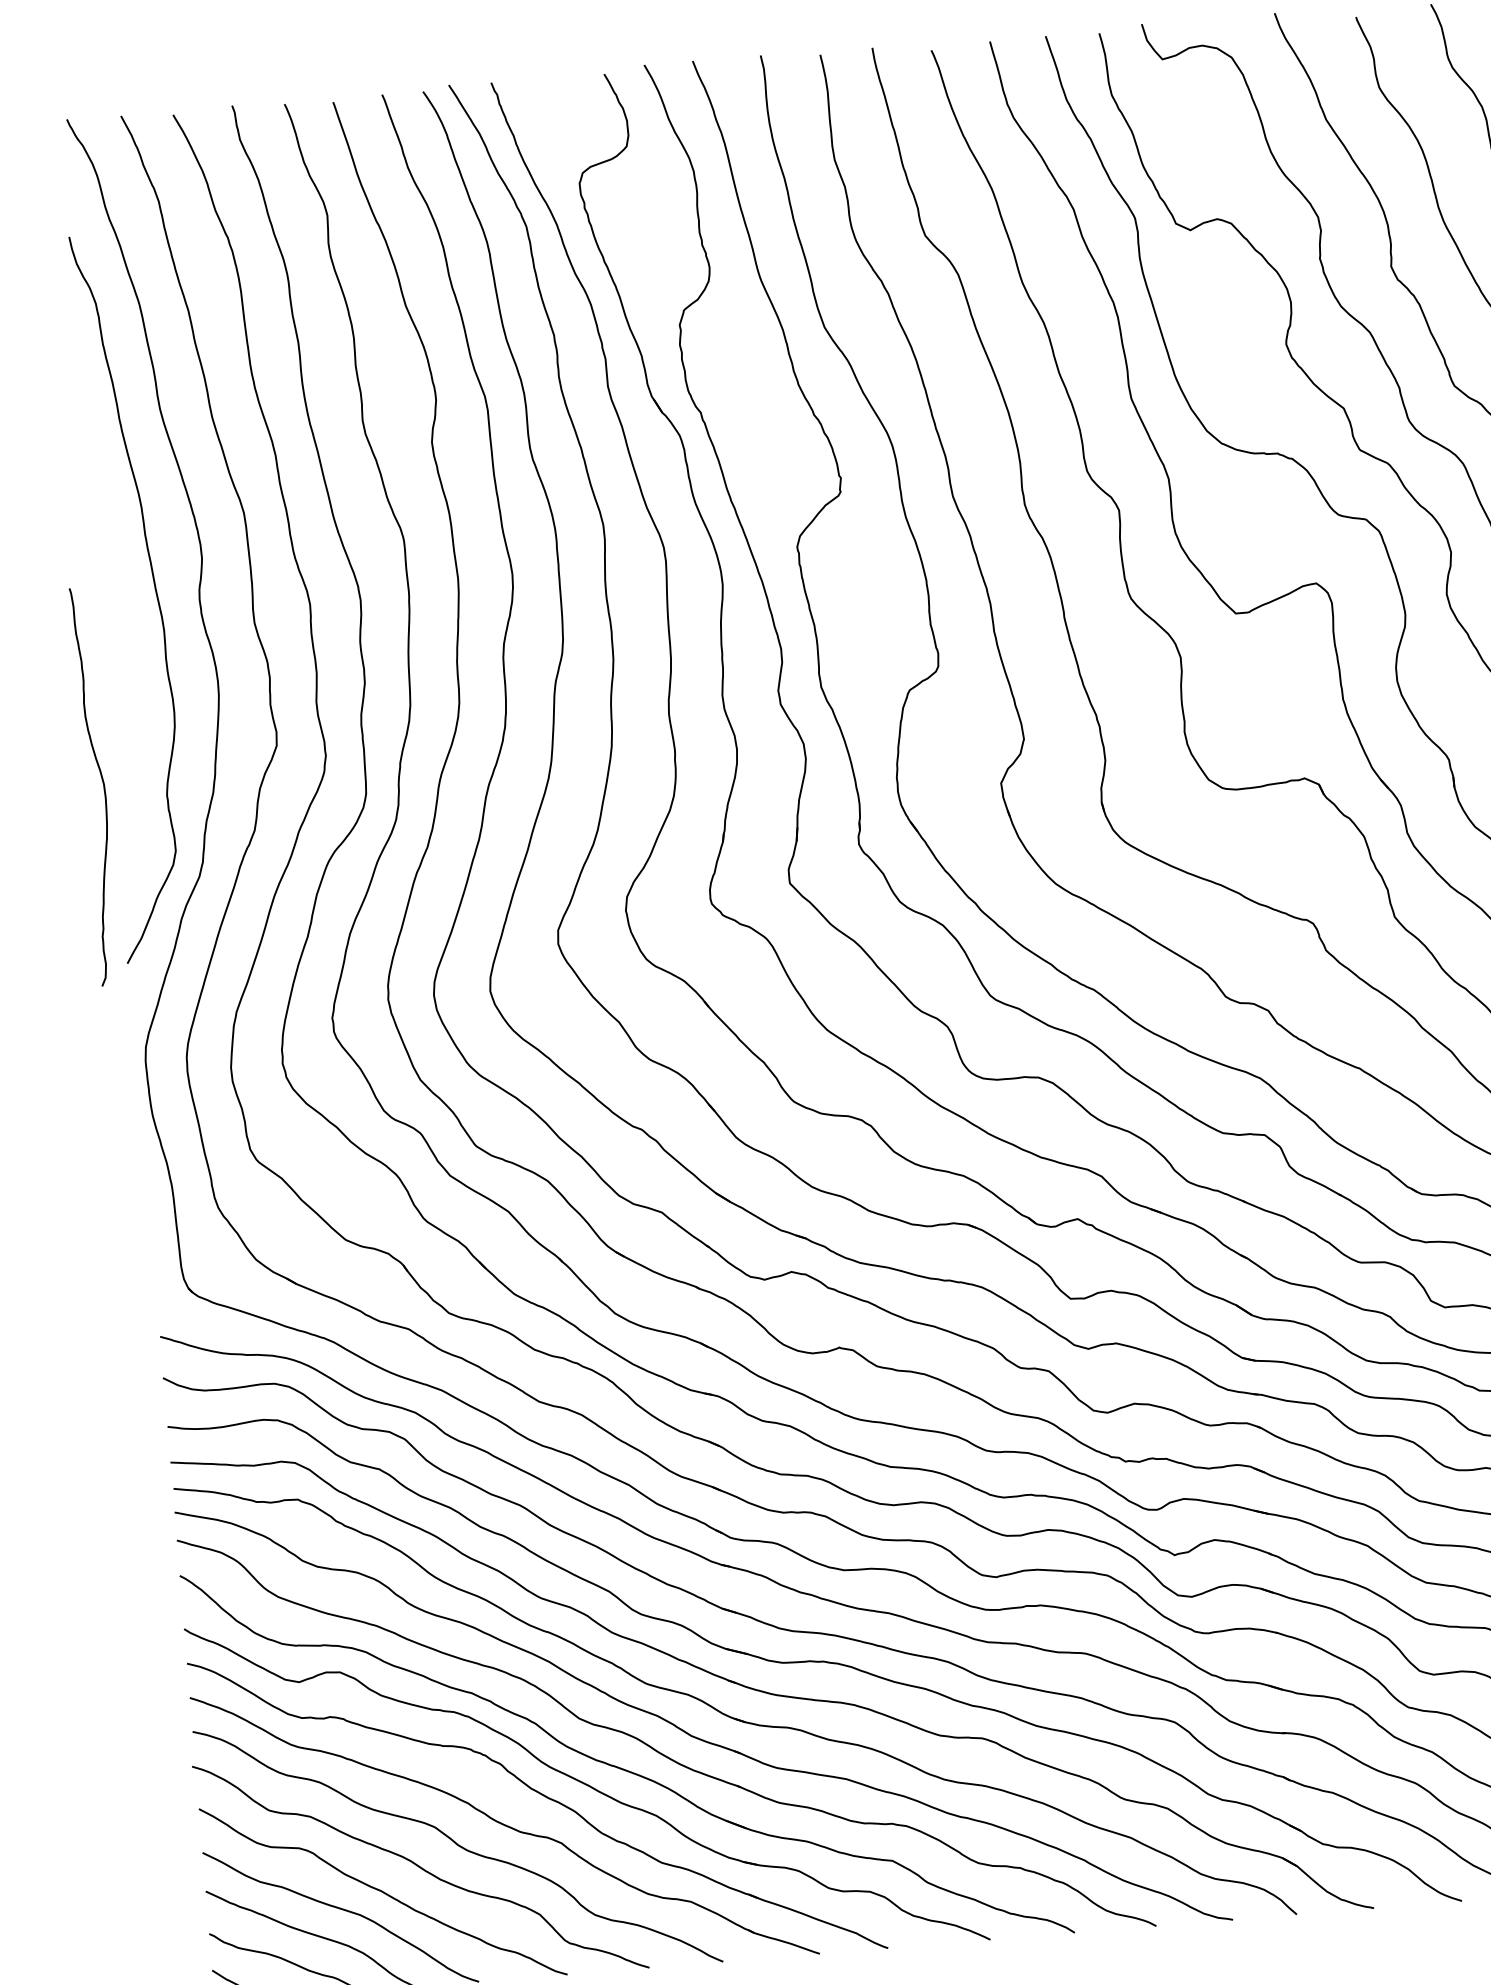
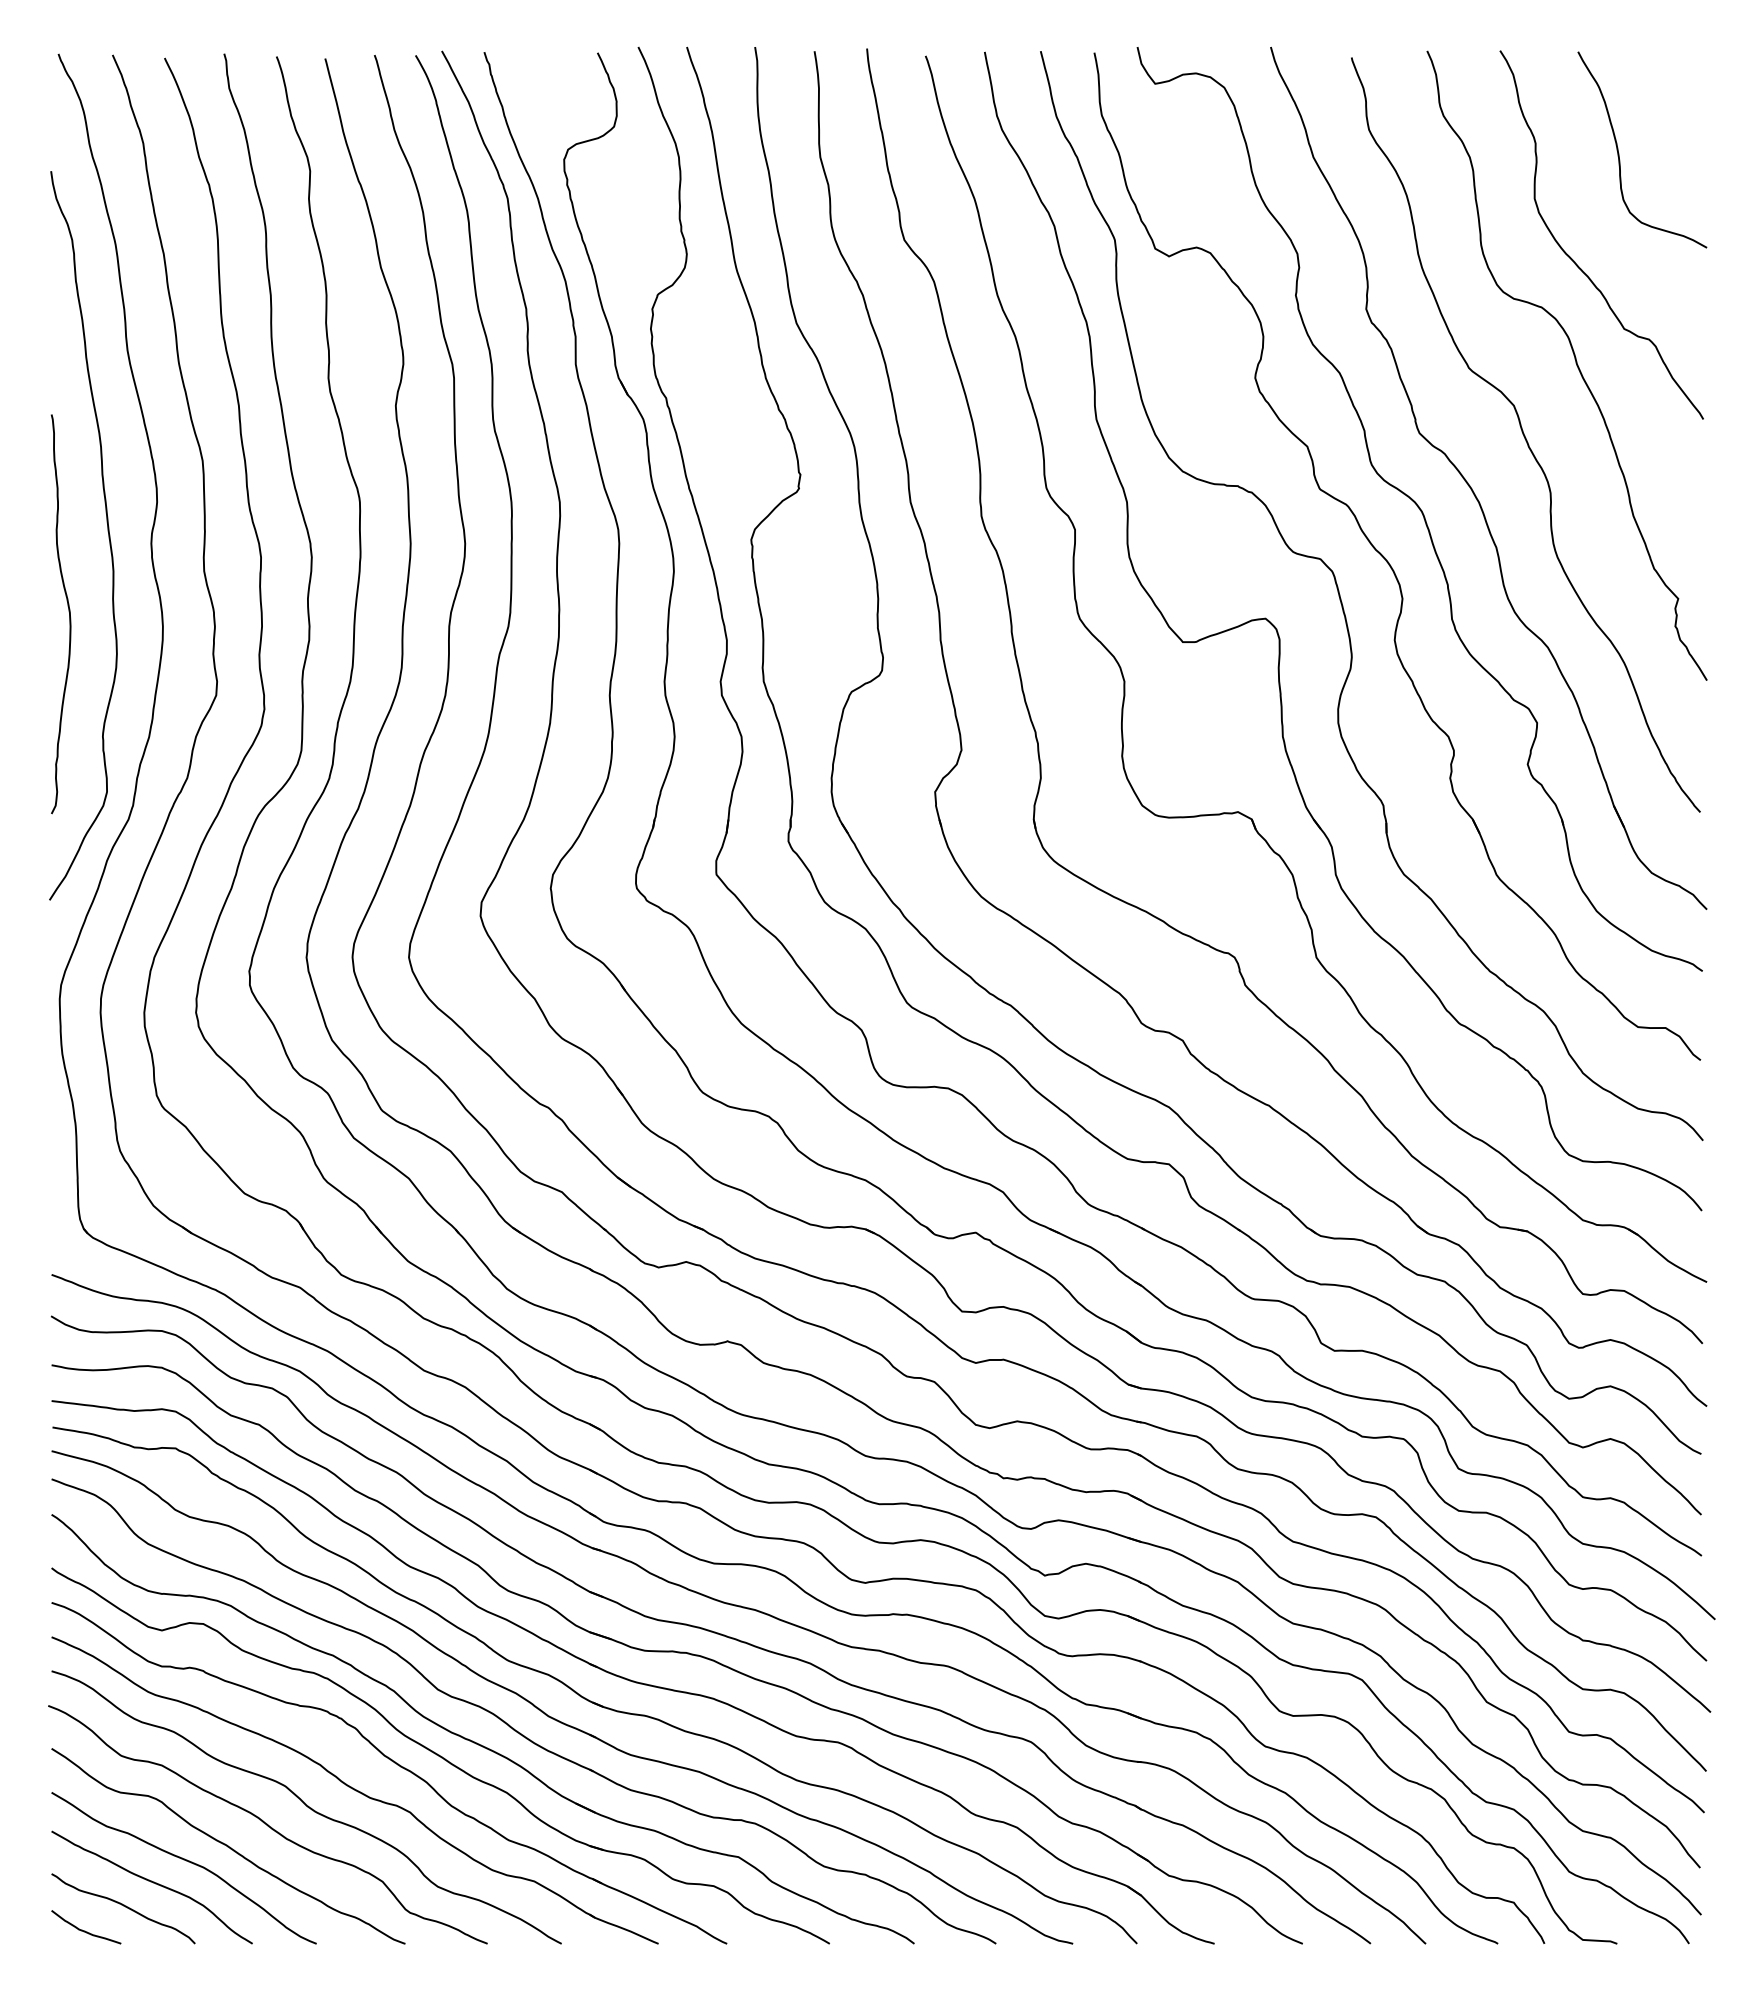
curve: (102, 783) -> (68, 611), moved

